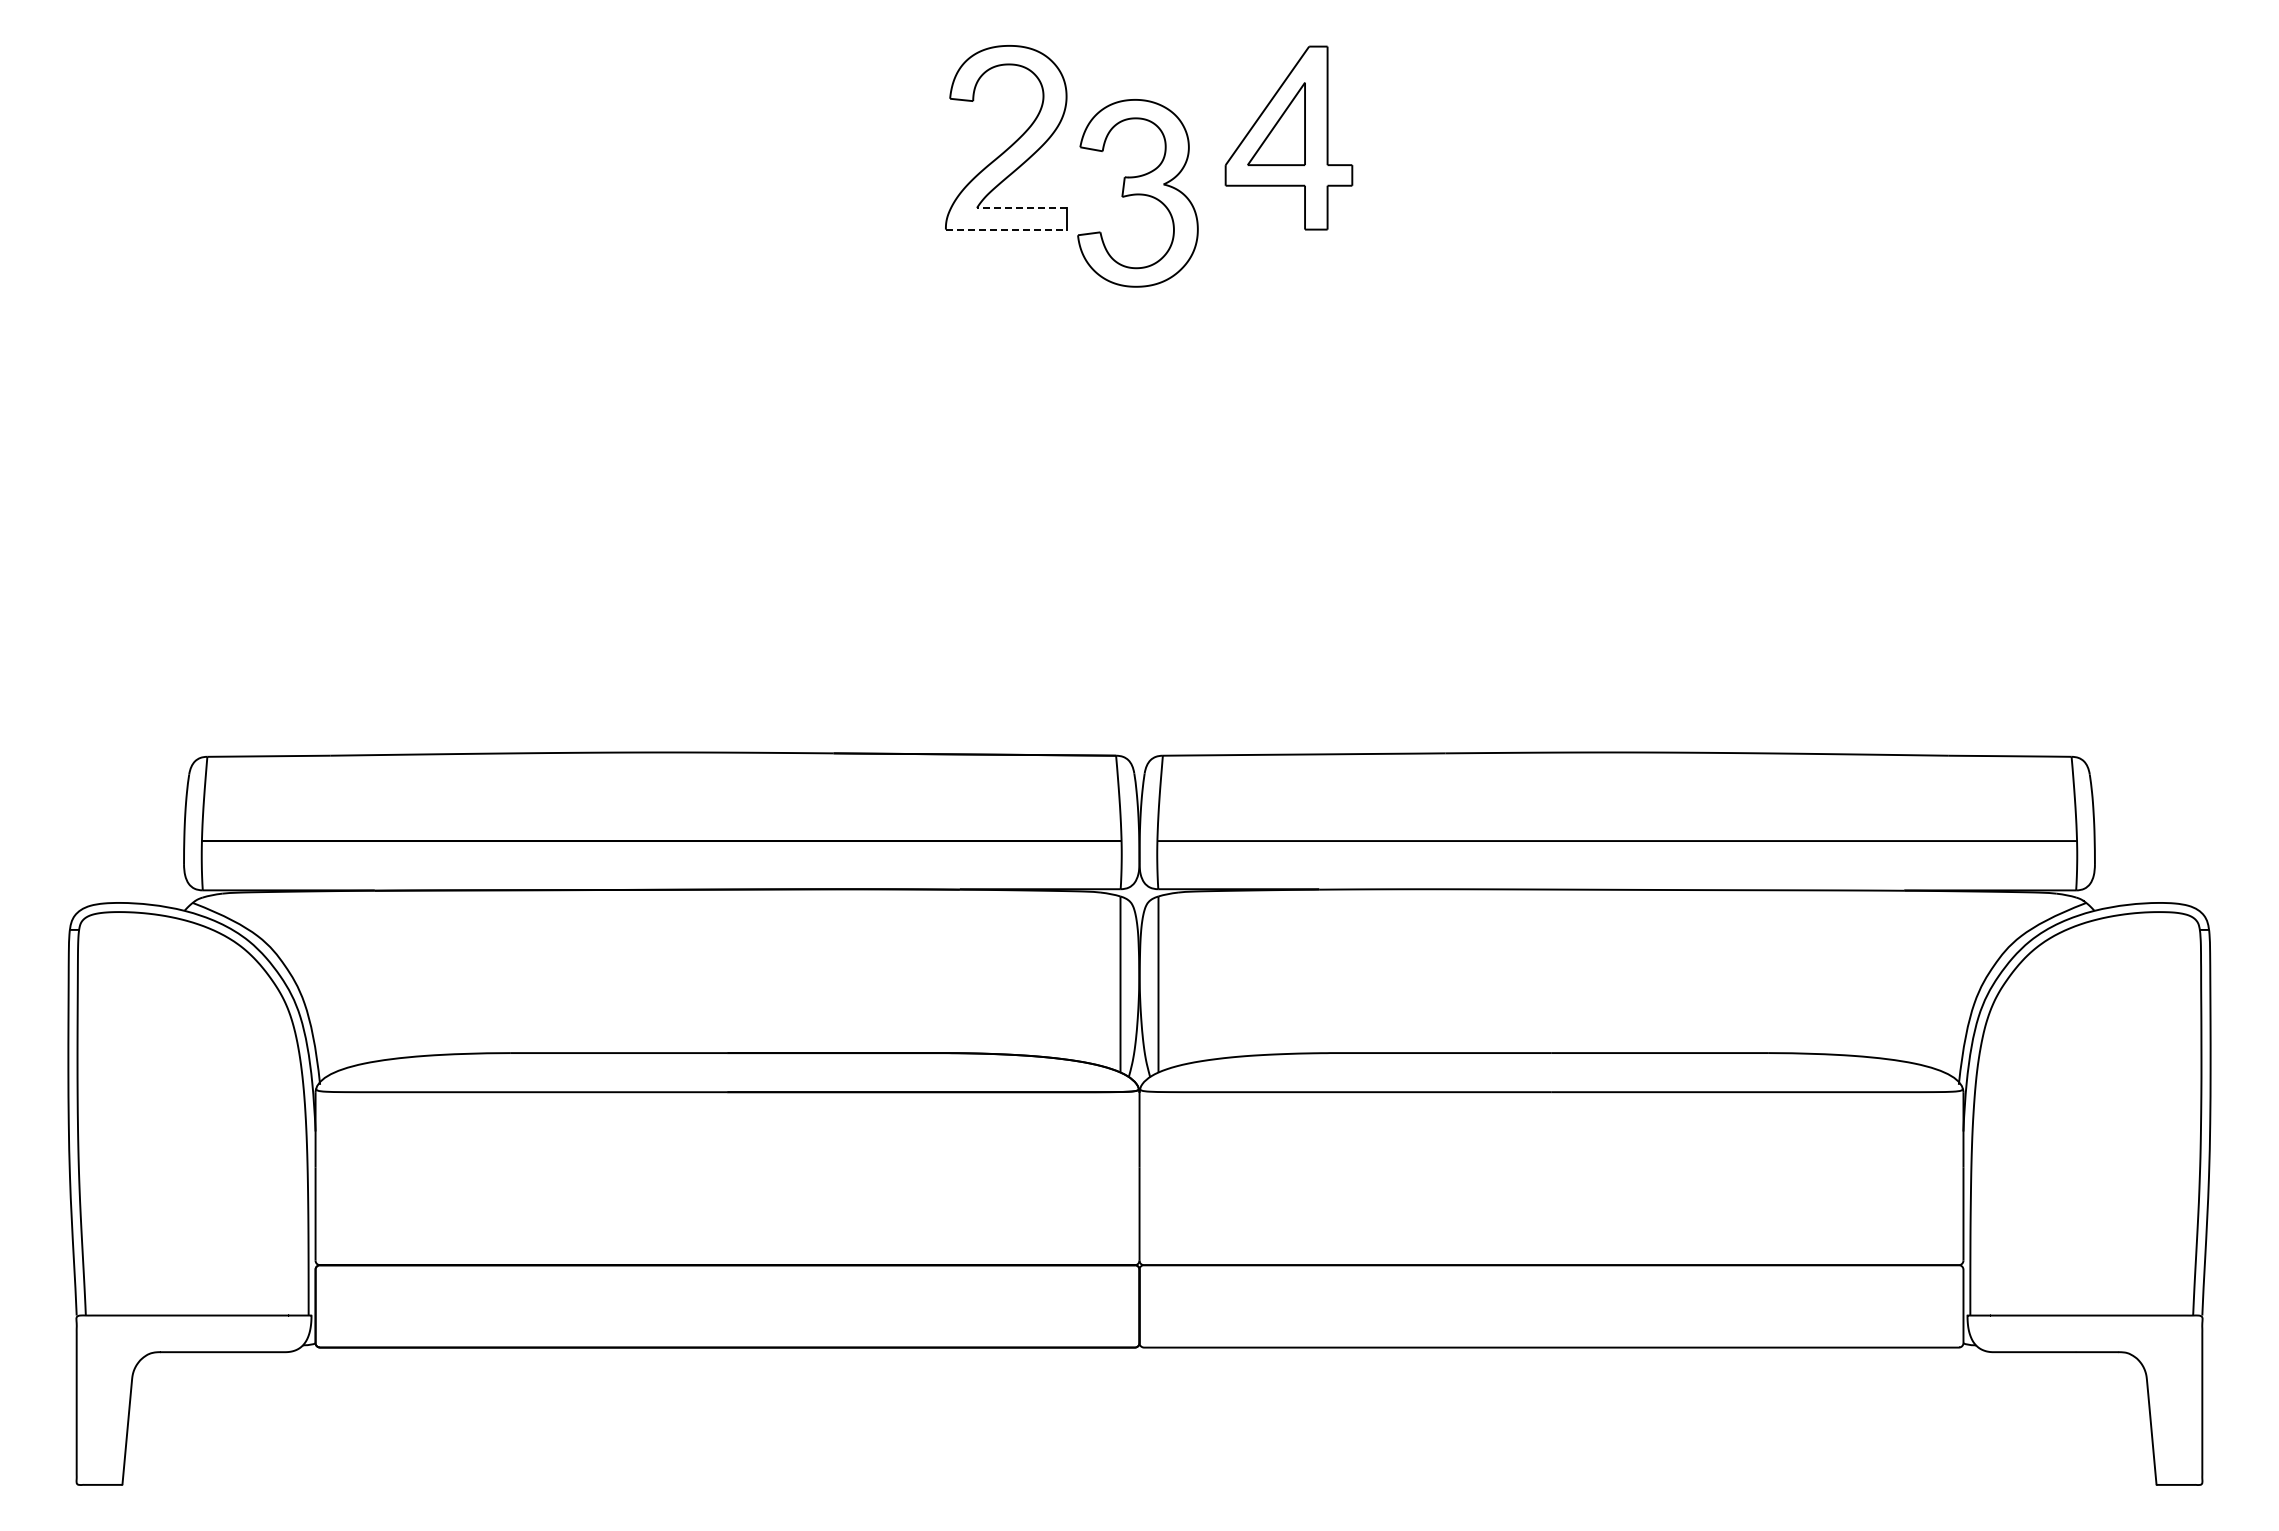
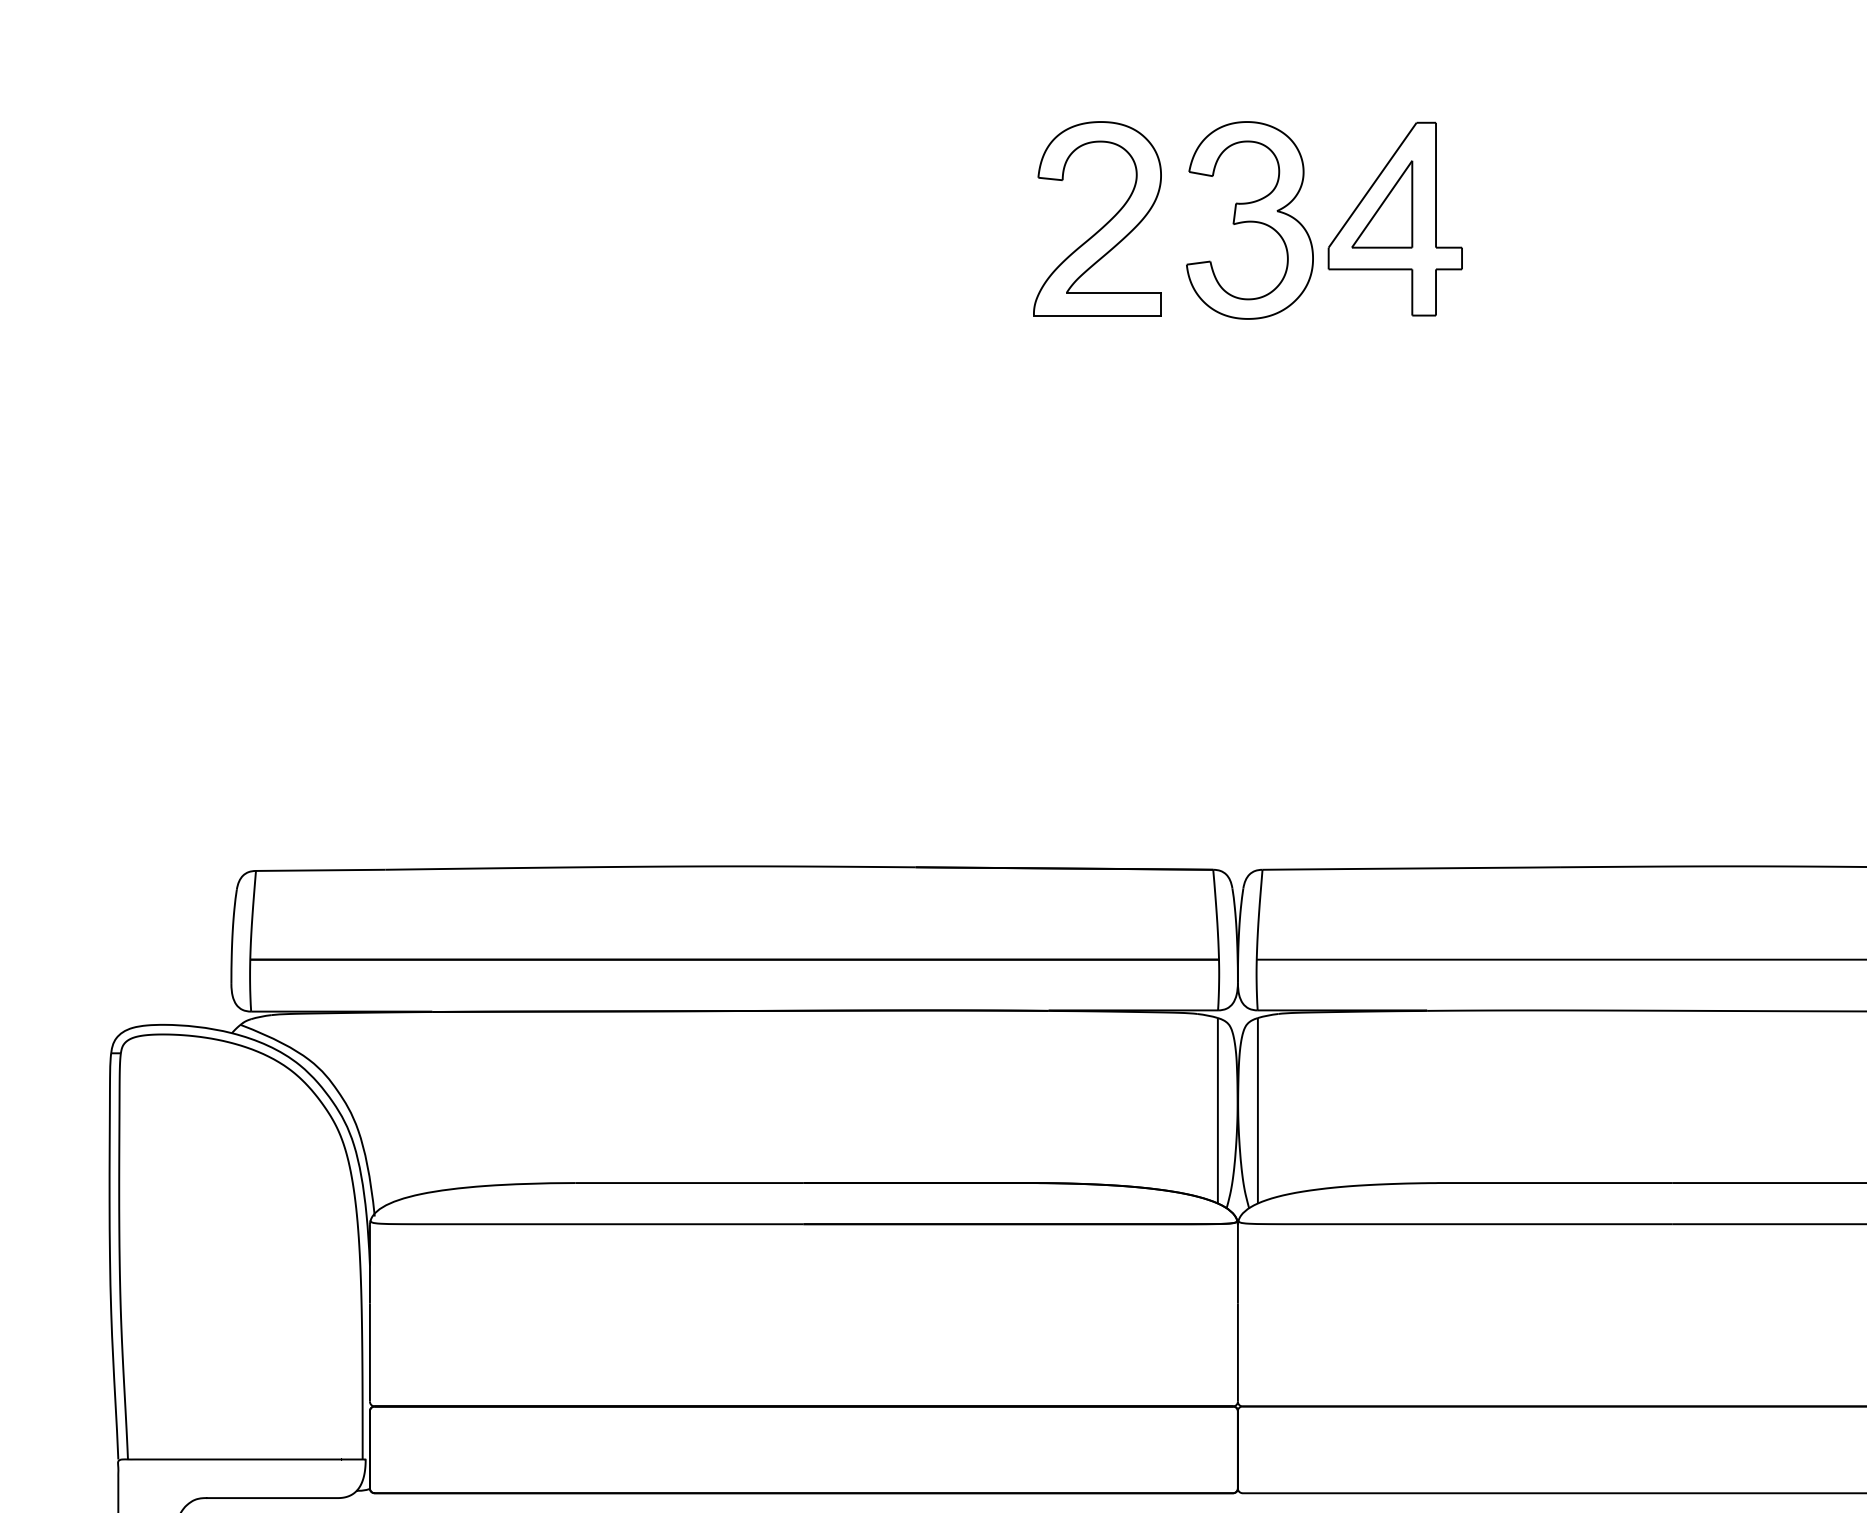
part: (1137, 193) -> (1249, 220), moved
line: (1021, 208) -> (1113, 293), dashed -> solid
line: (1006, 229) -> (1097, 315), dashed -> solid

